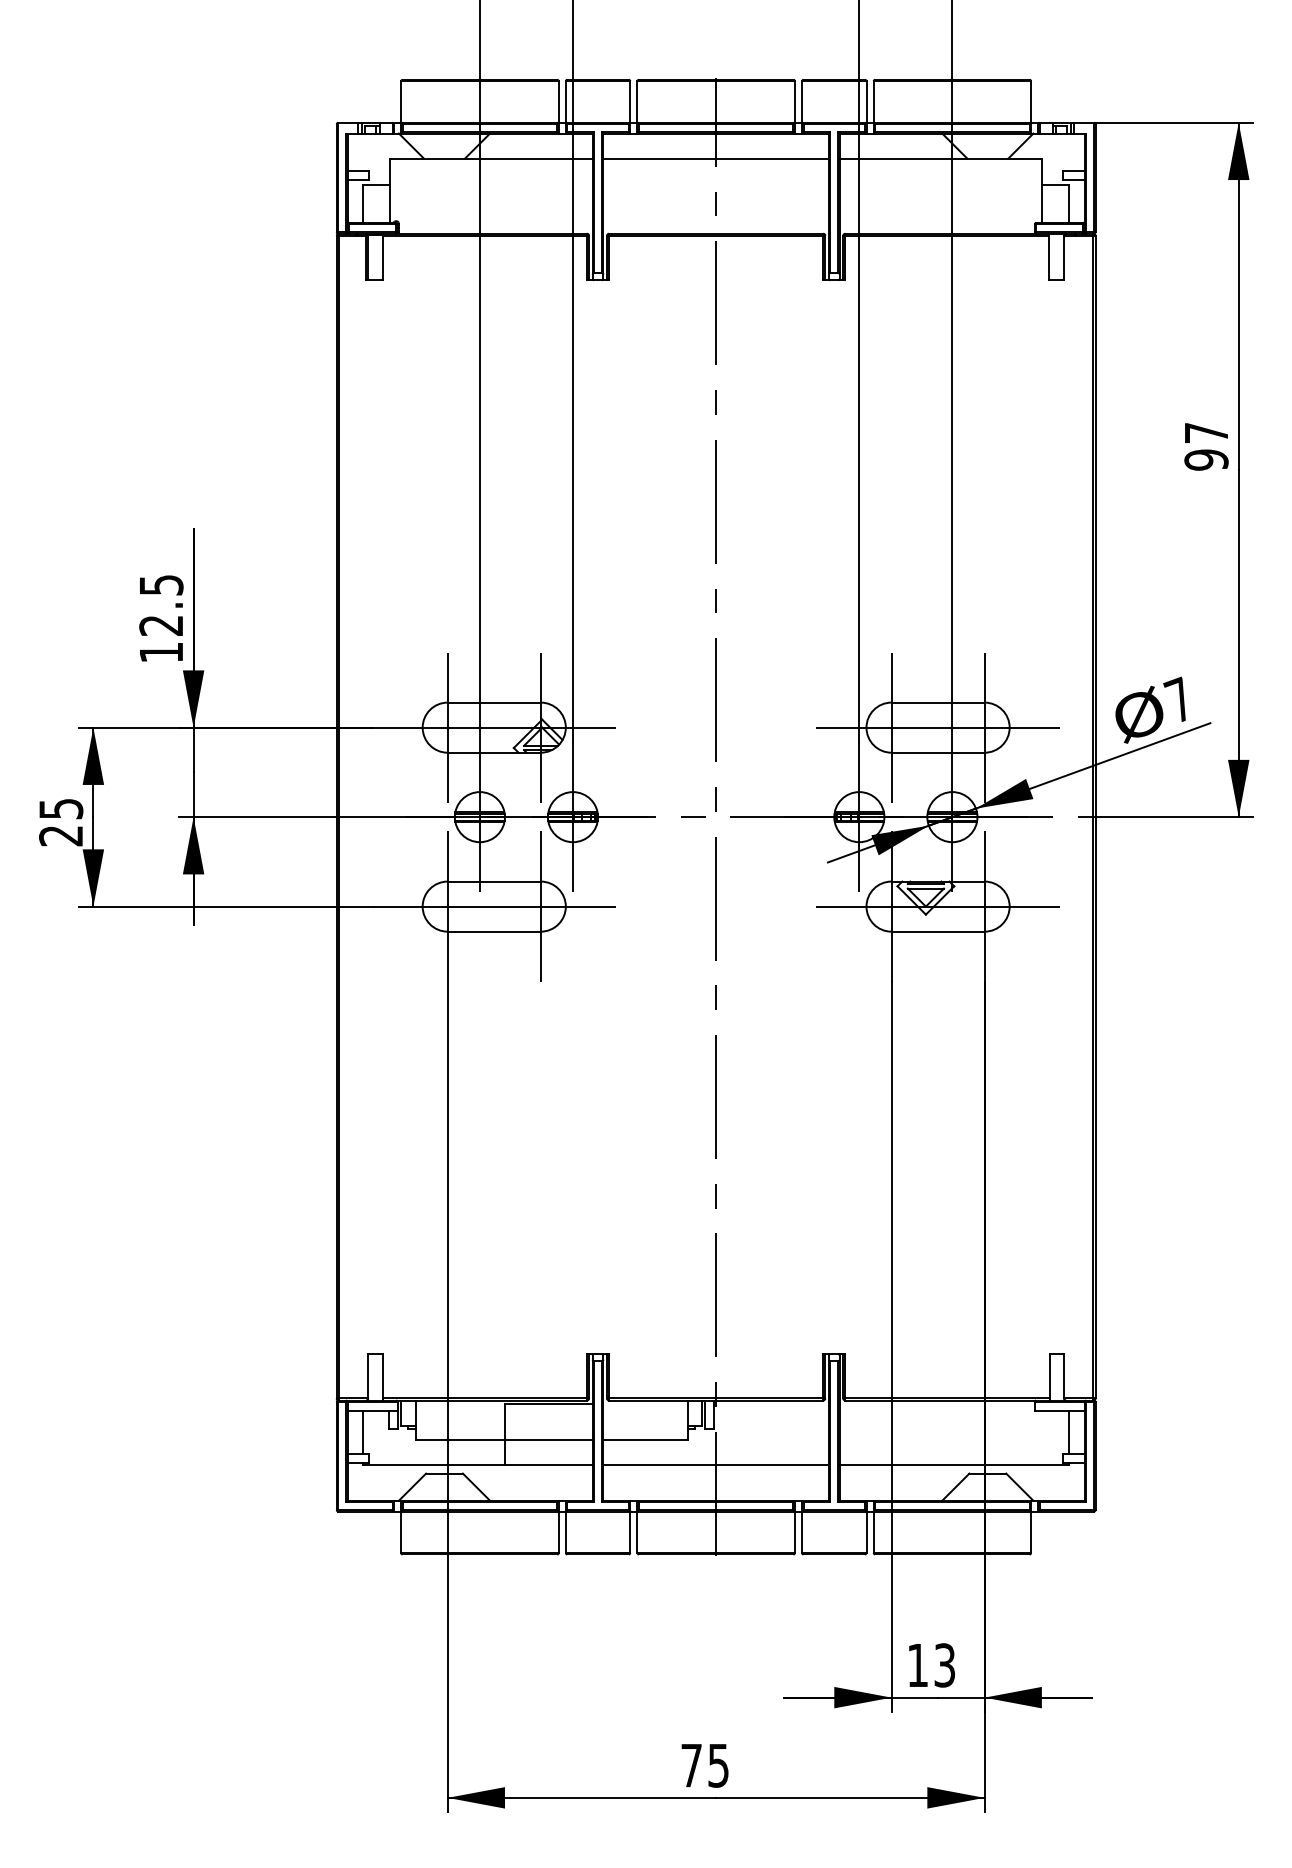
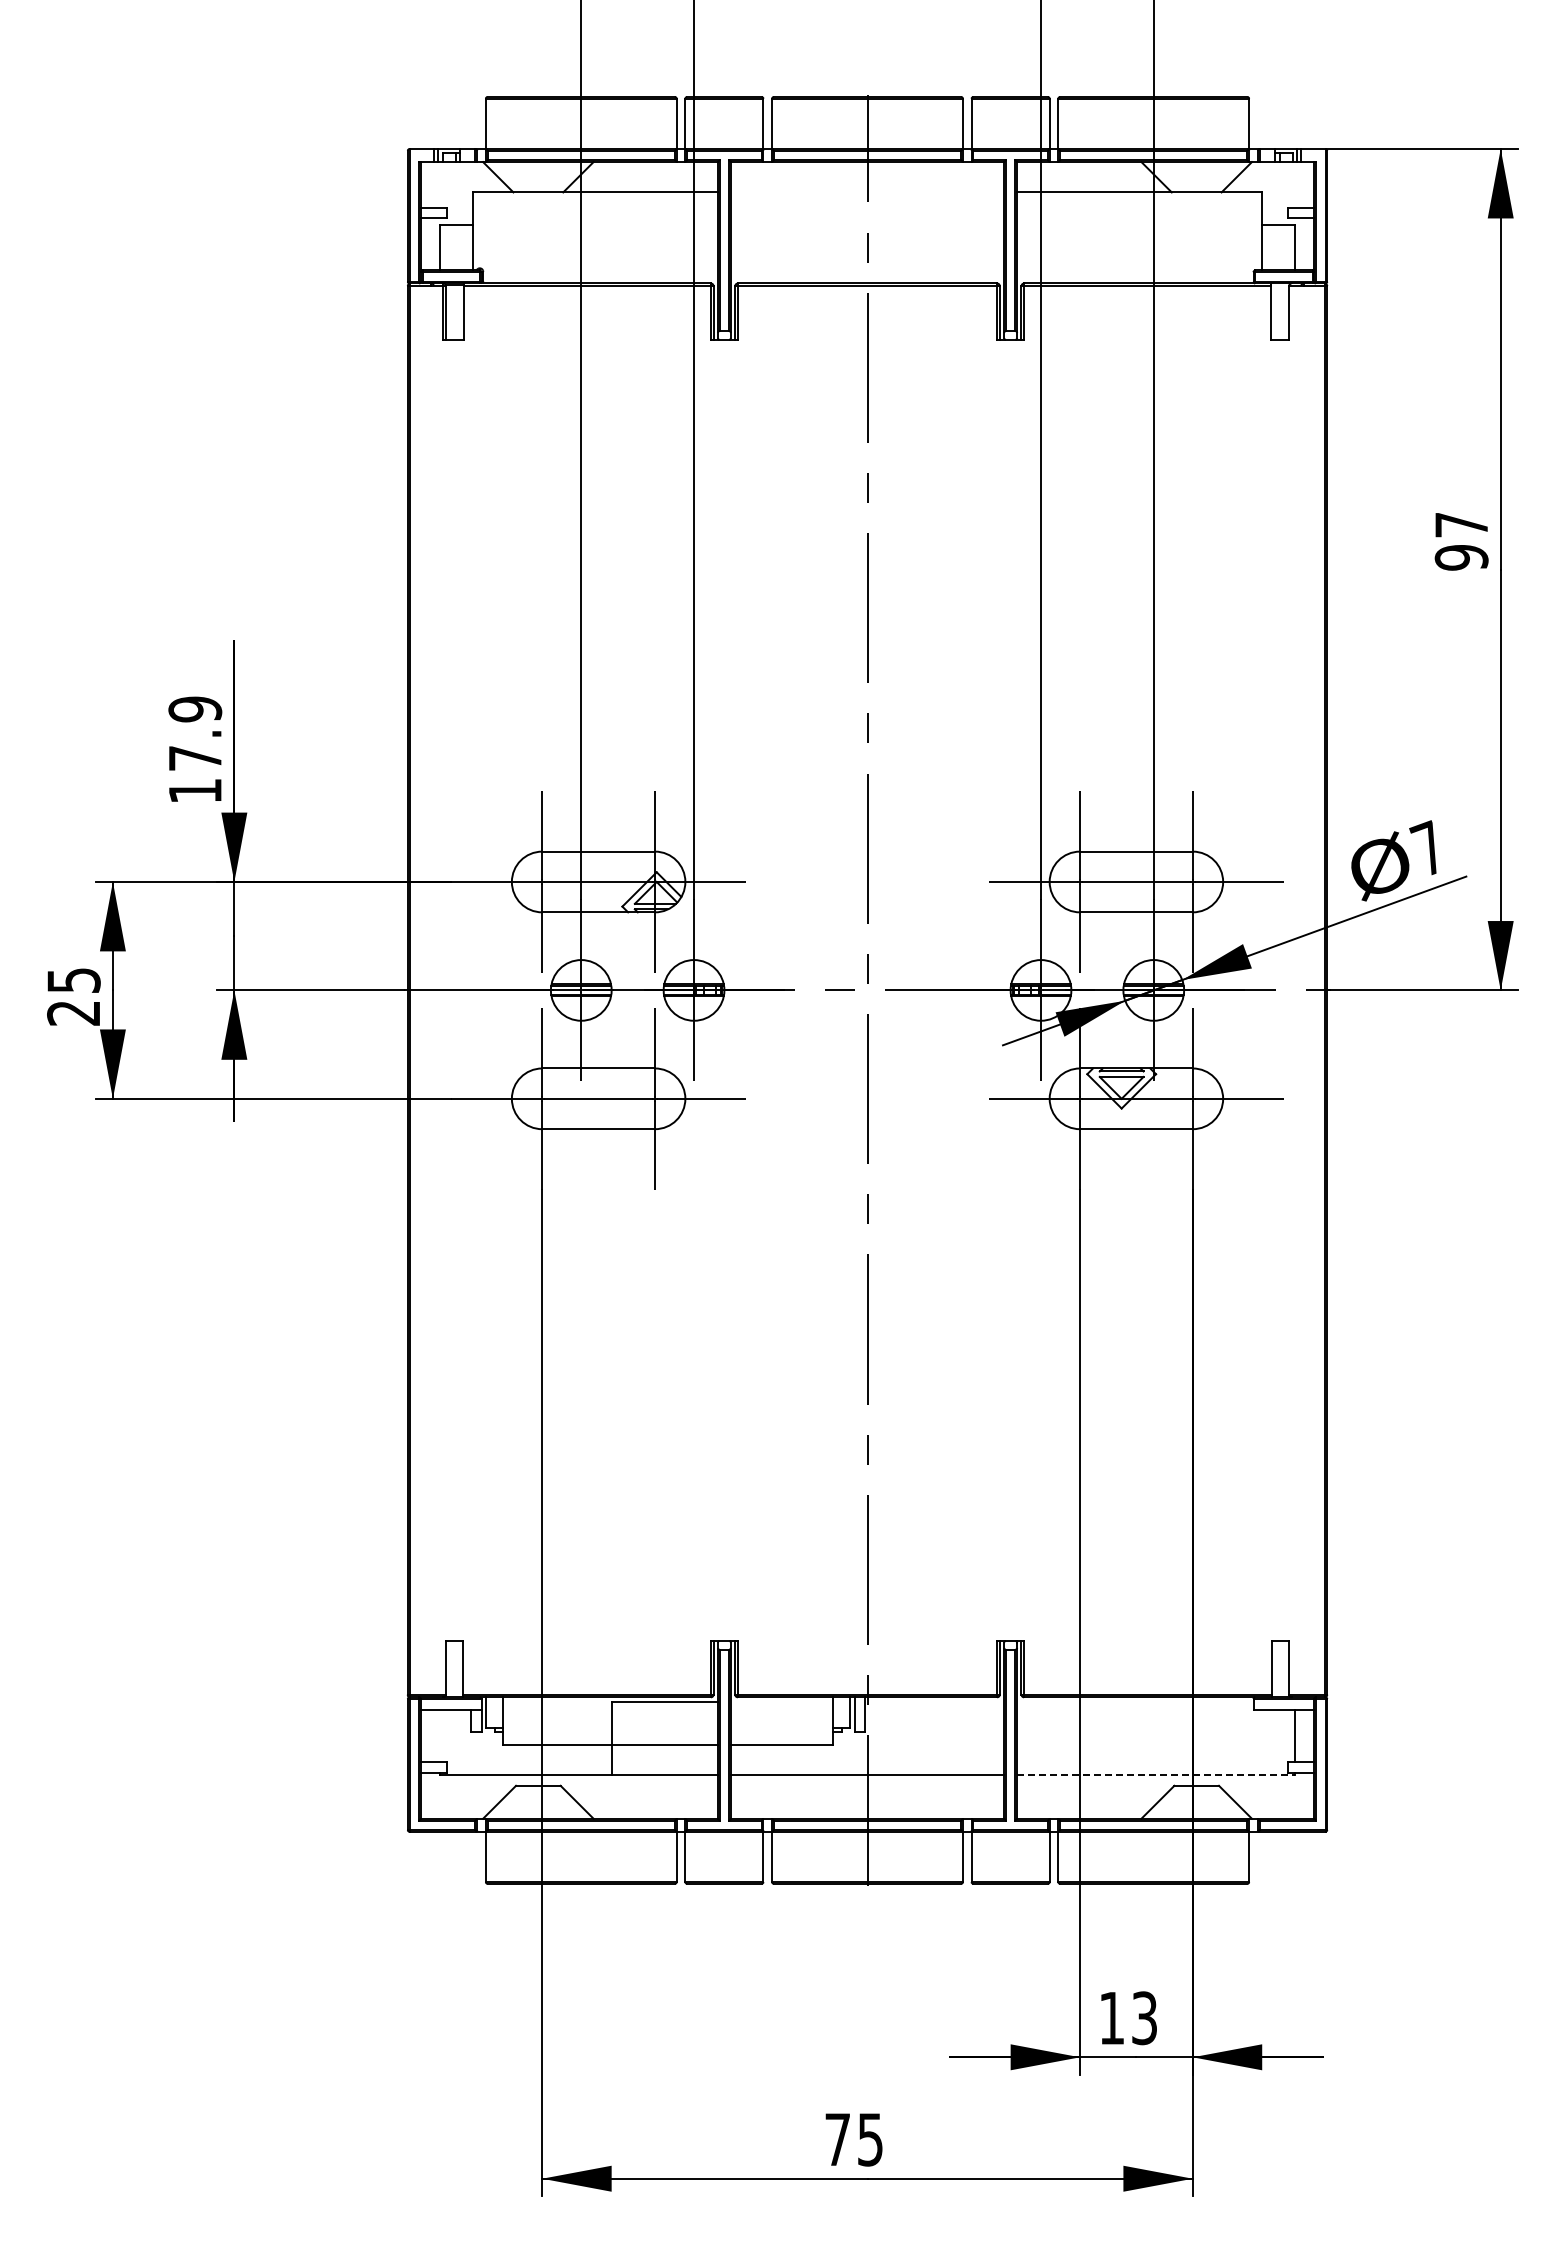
line: (716, 158) -> (867, 192), removed
text: (161, 605) -> (195, 733), 12.5 -> 17.9
line: (362, 1432) -> (439, 1736), removed
line: (954, 1465) -> (1156, 1775), solid -> dashed

